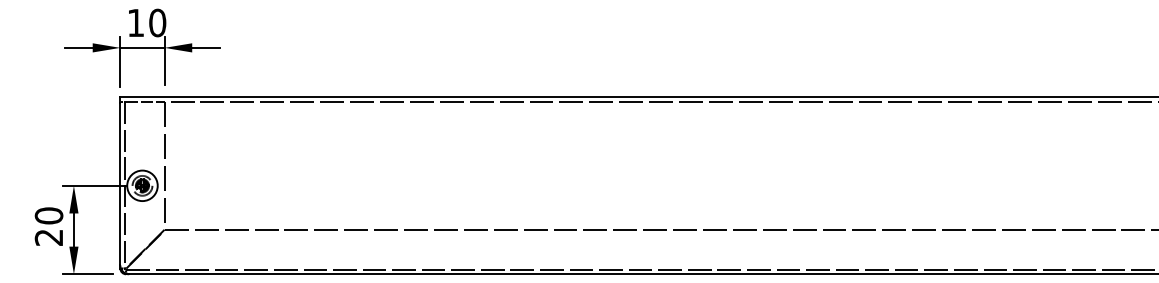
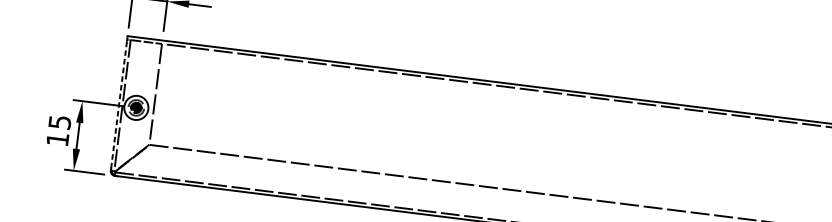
line: (120, 183) -> (119, 103), solid -> dashed
text: (48, 226) -> (58, 130), 20 -> 15

